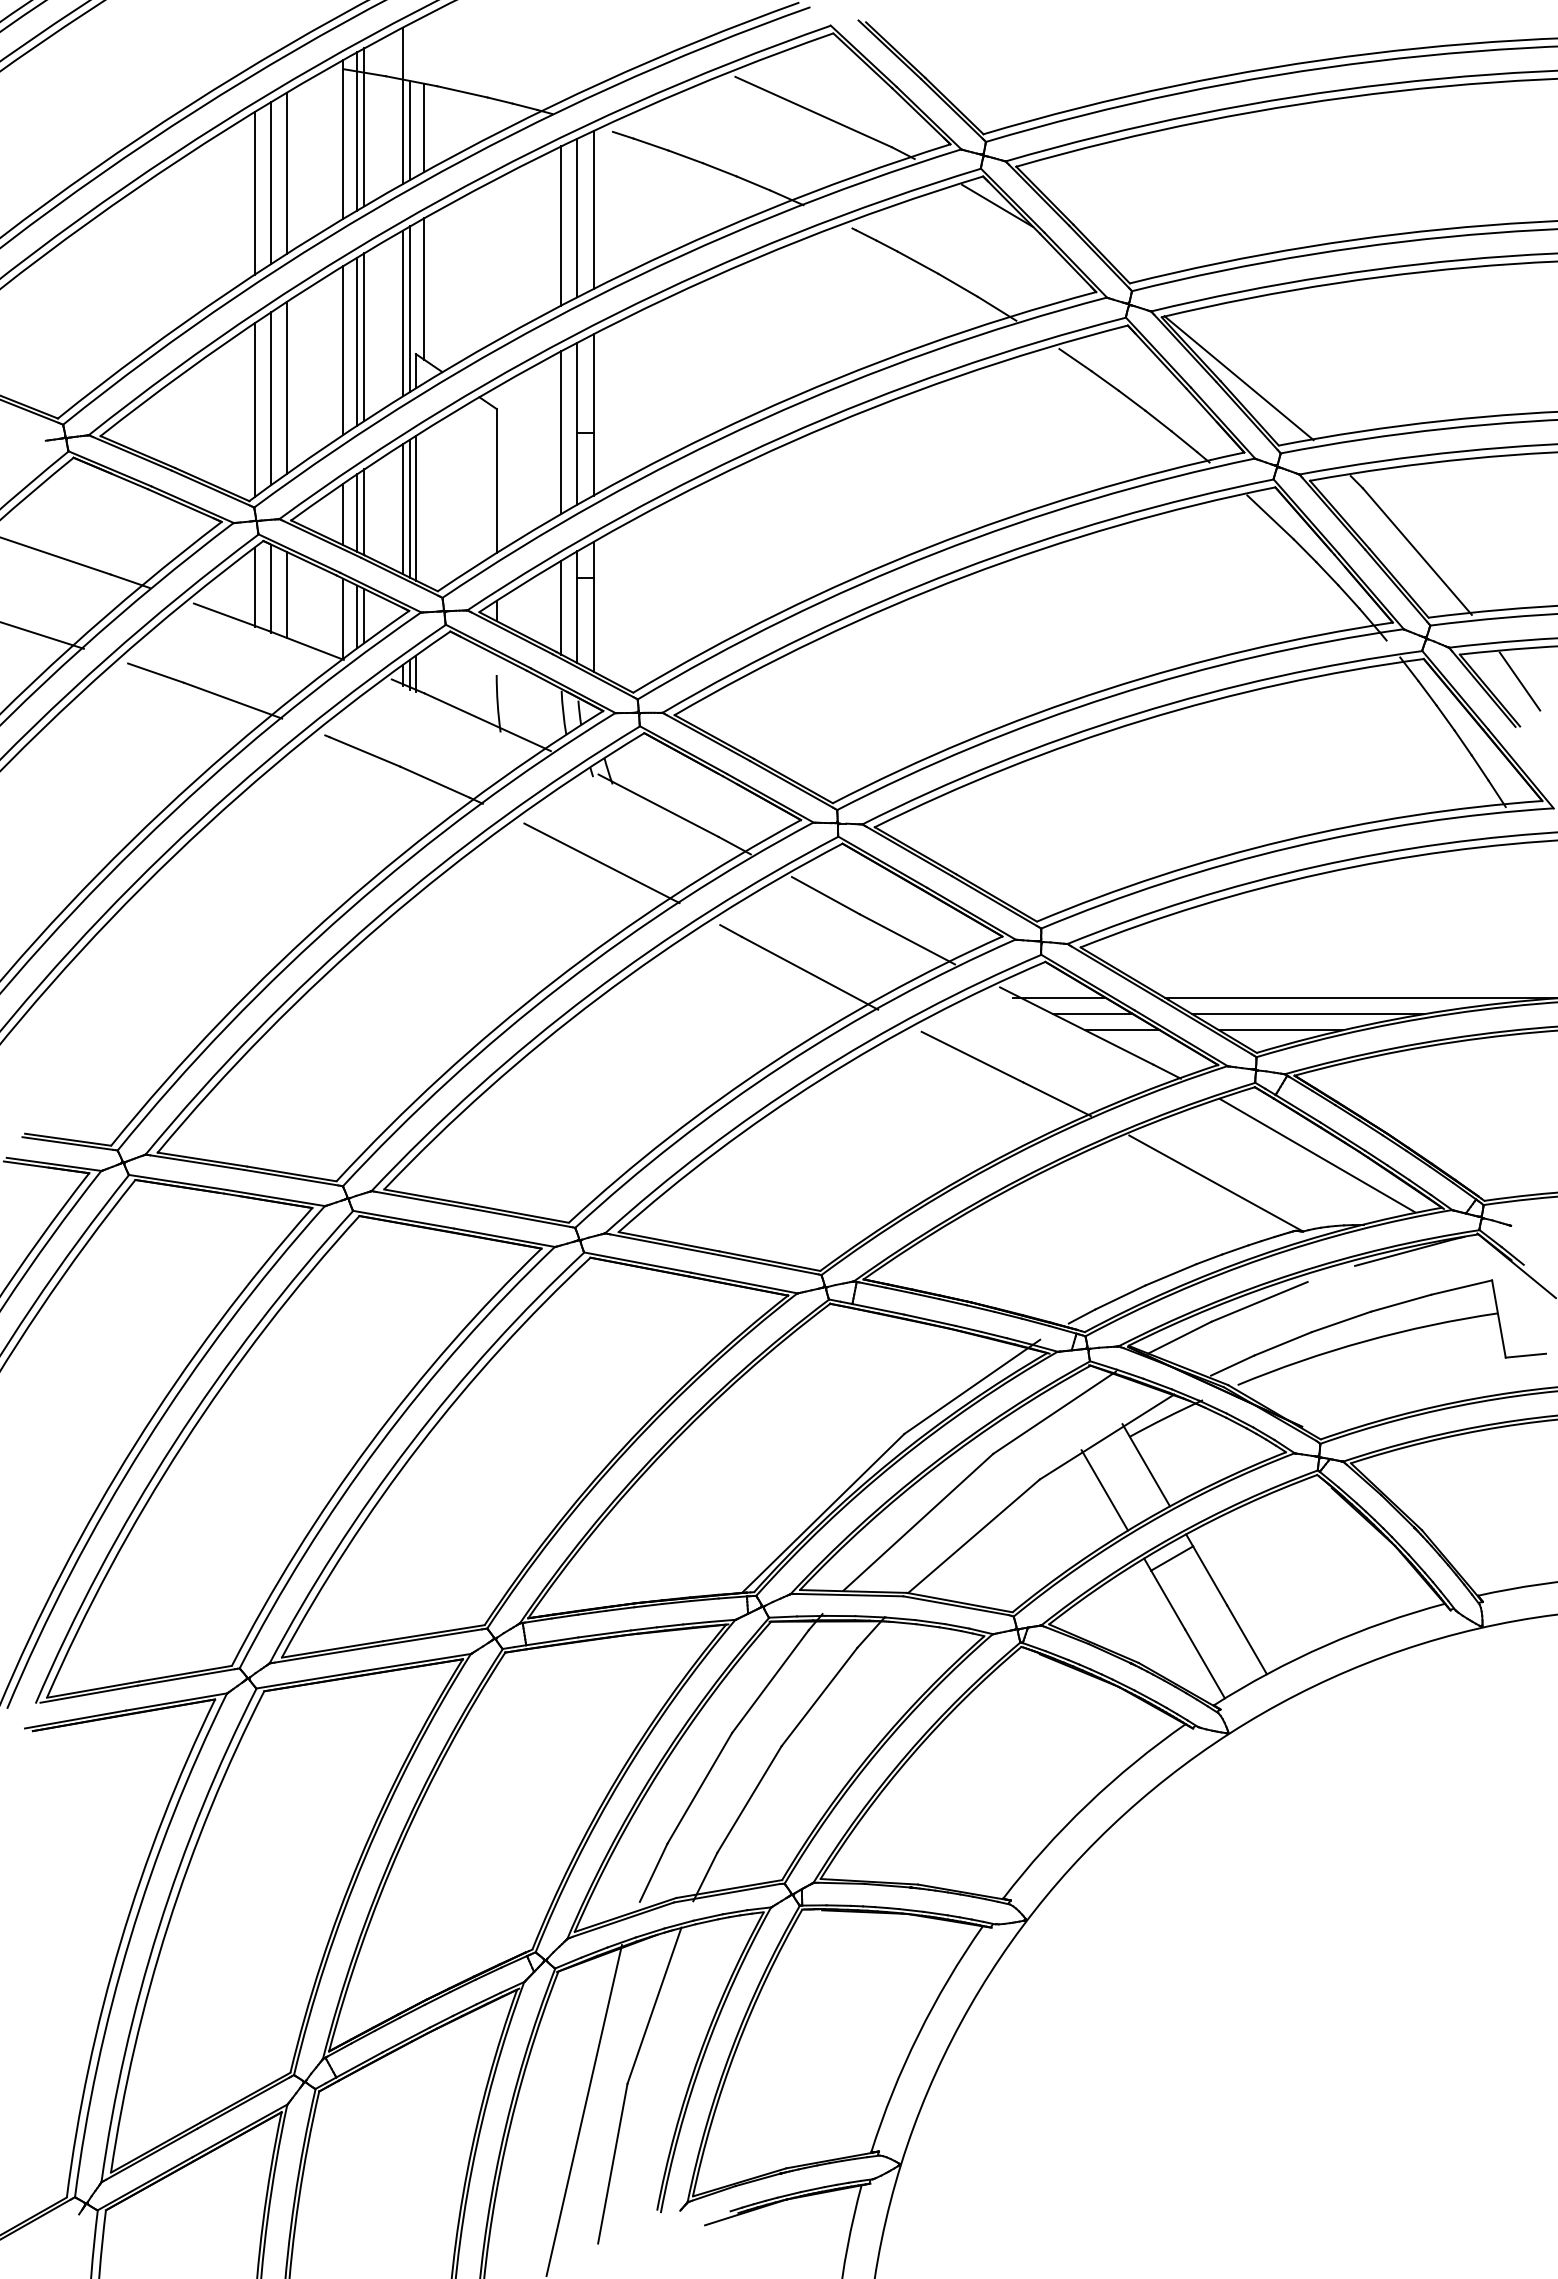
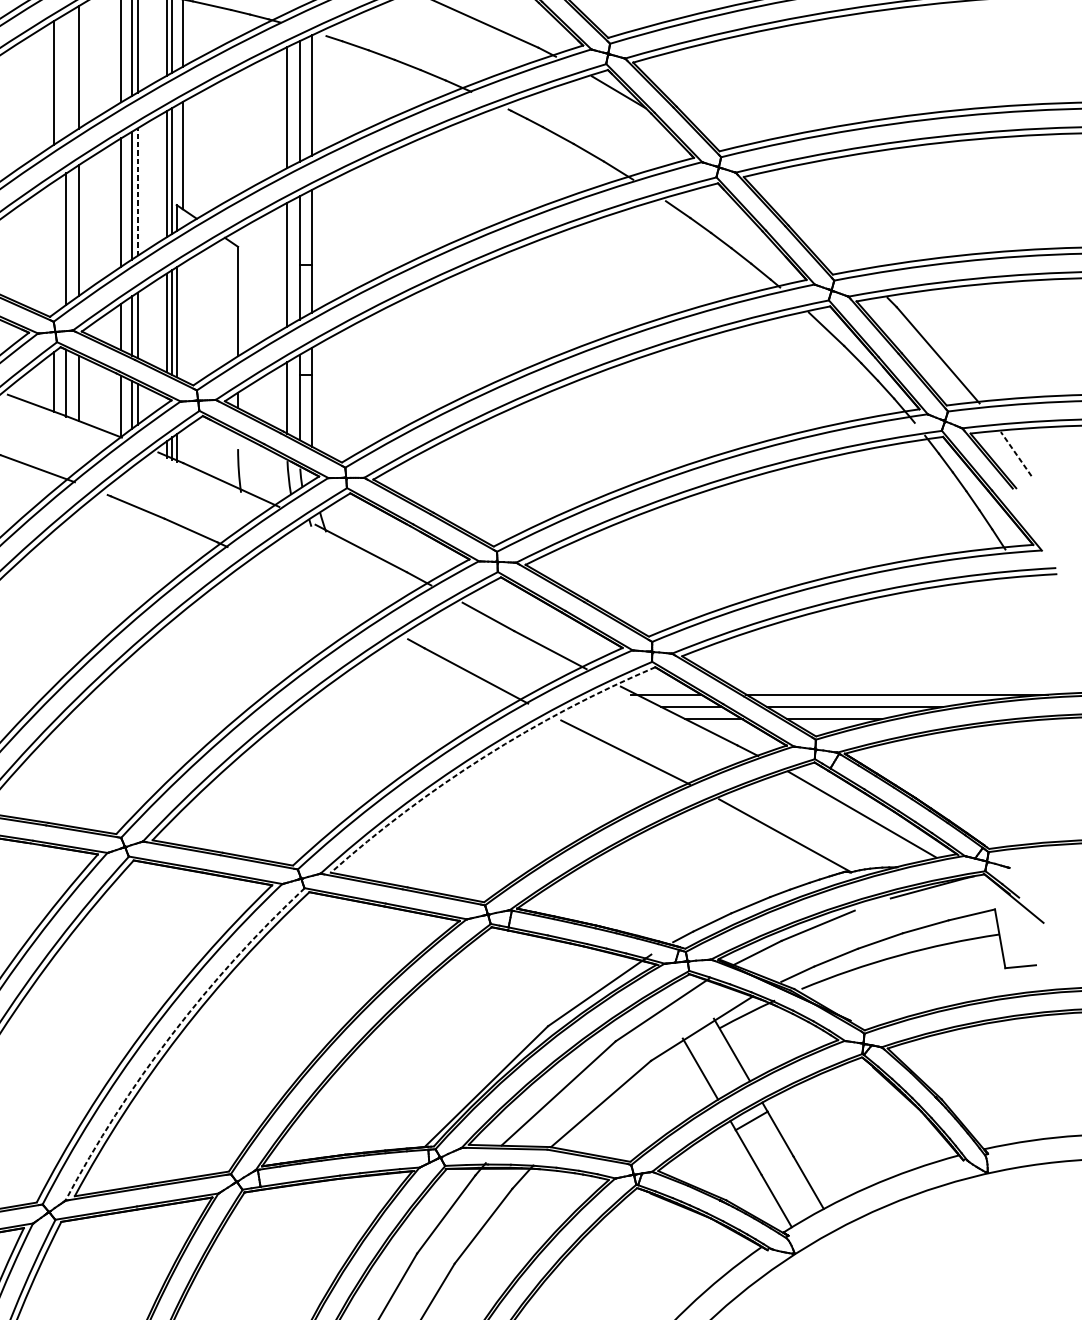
line: (270, 183) -> (66, 75), removed
line: (364, 337) -> (137, 192), solid -> dashed
line: (1238, 378) -> (802, 223), removed
line: (254, 410) -> (53, 247), removed
line: (1519, 681) -> (1015, 454), solid -> dashed
line: (601, 863) -> (317, 592), removed
arc: (821, 1079) -> (485, 756), solid -> dashed
arc: (409, 1444) -> (171, 1034), solid -> dashed

